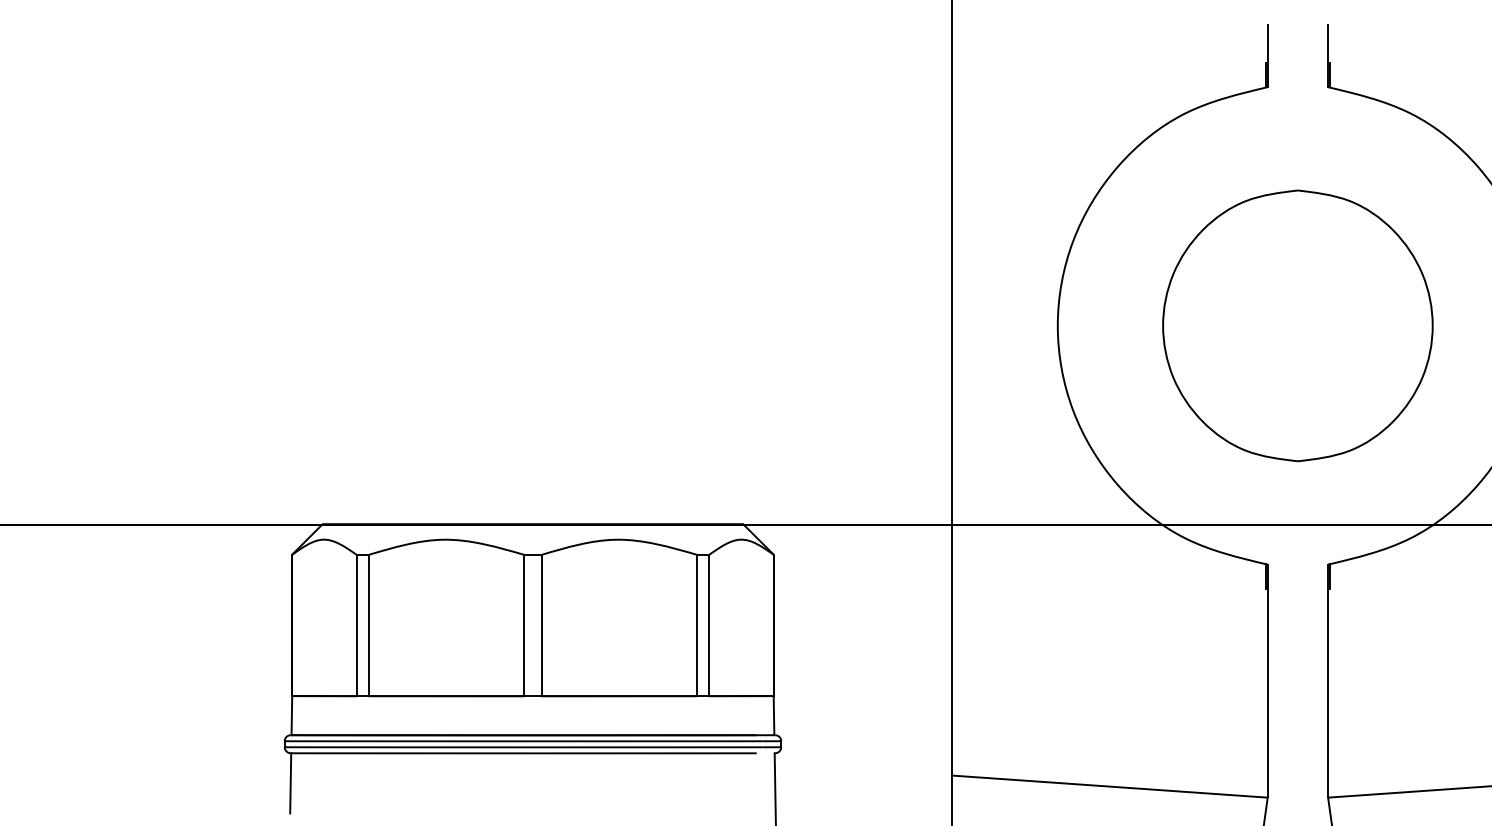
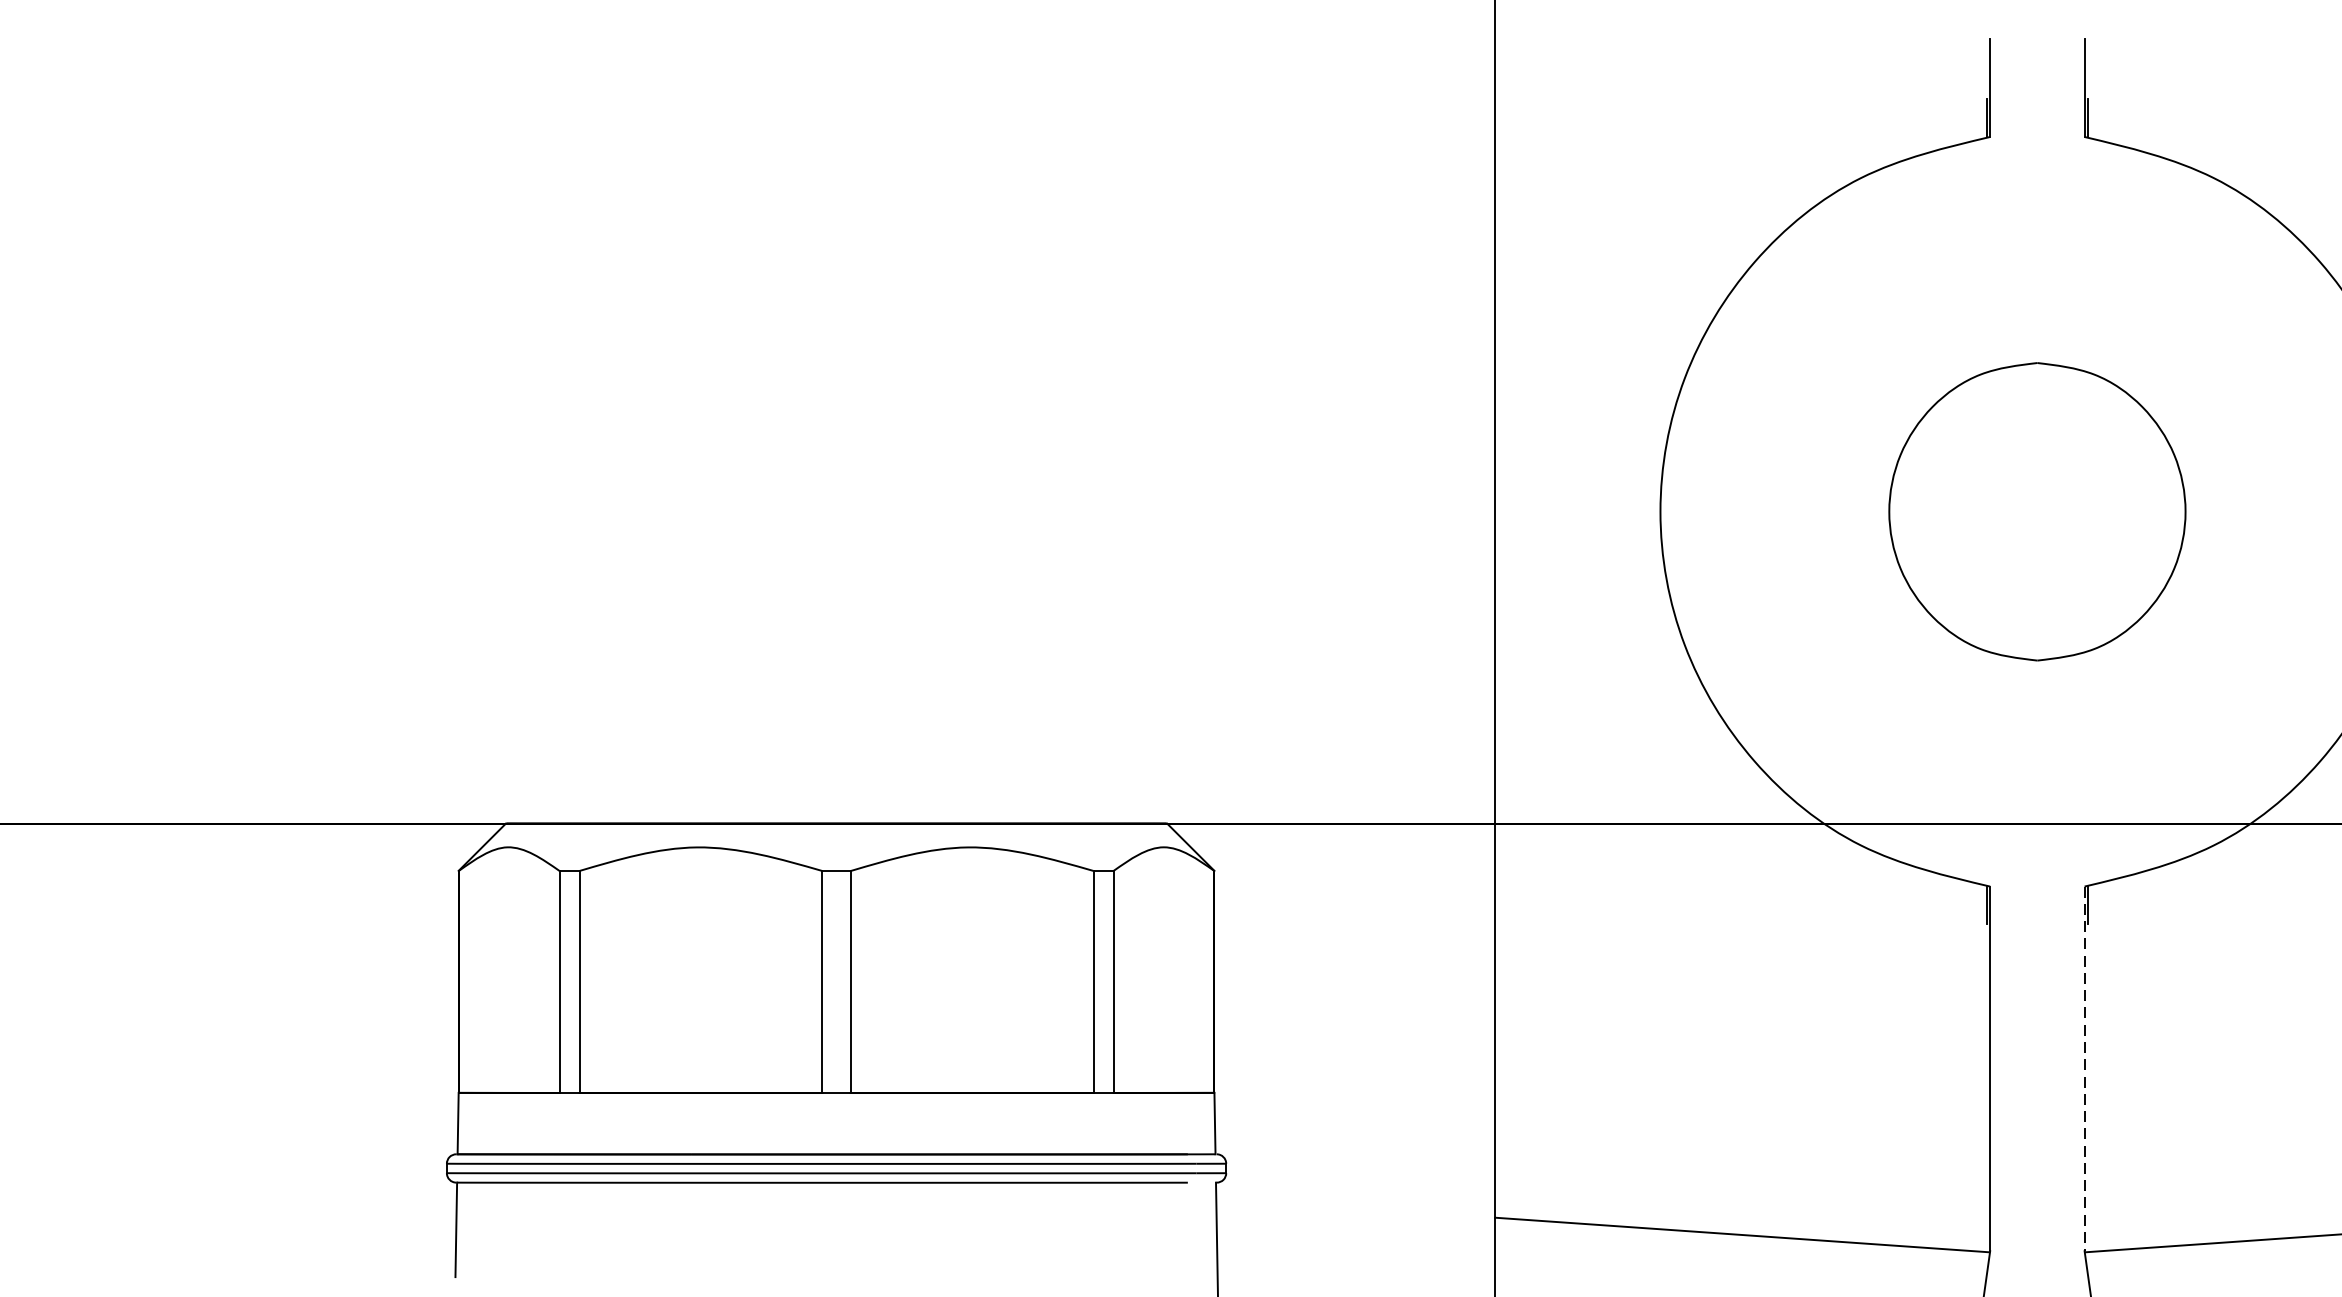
part: (1297, 325) -> (2036, 511), size x0.7
line: (1328, 681) -> (2085, 1069), solid -> dashed

